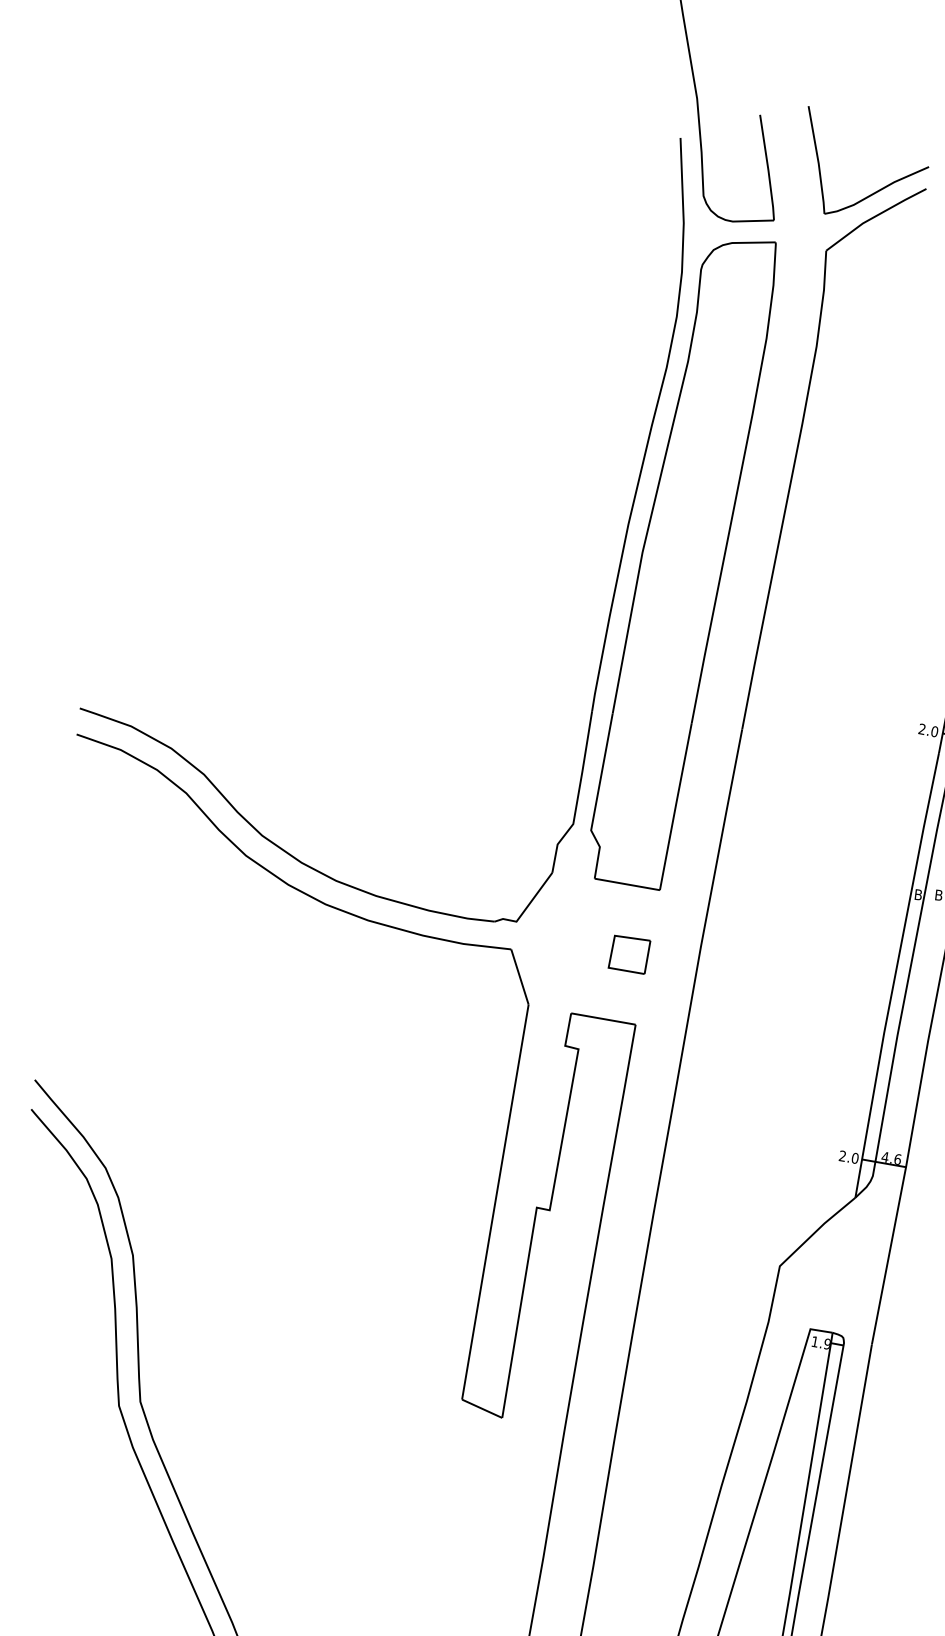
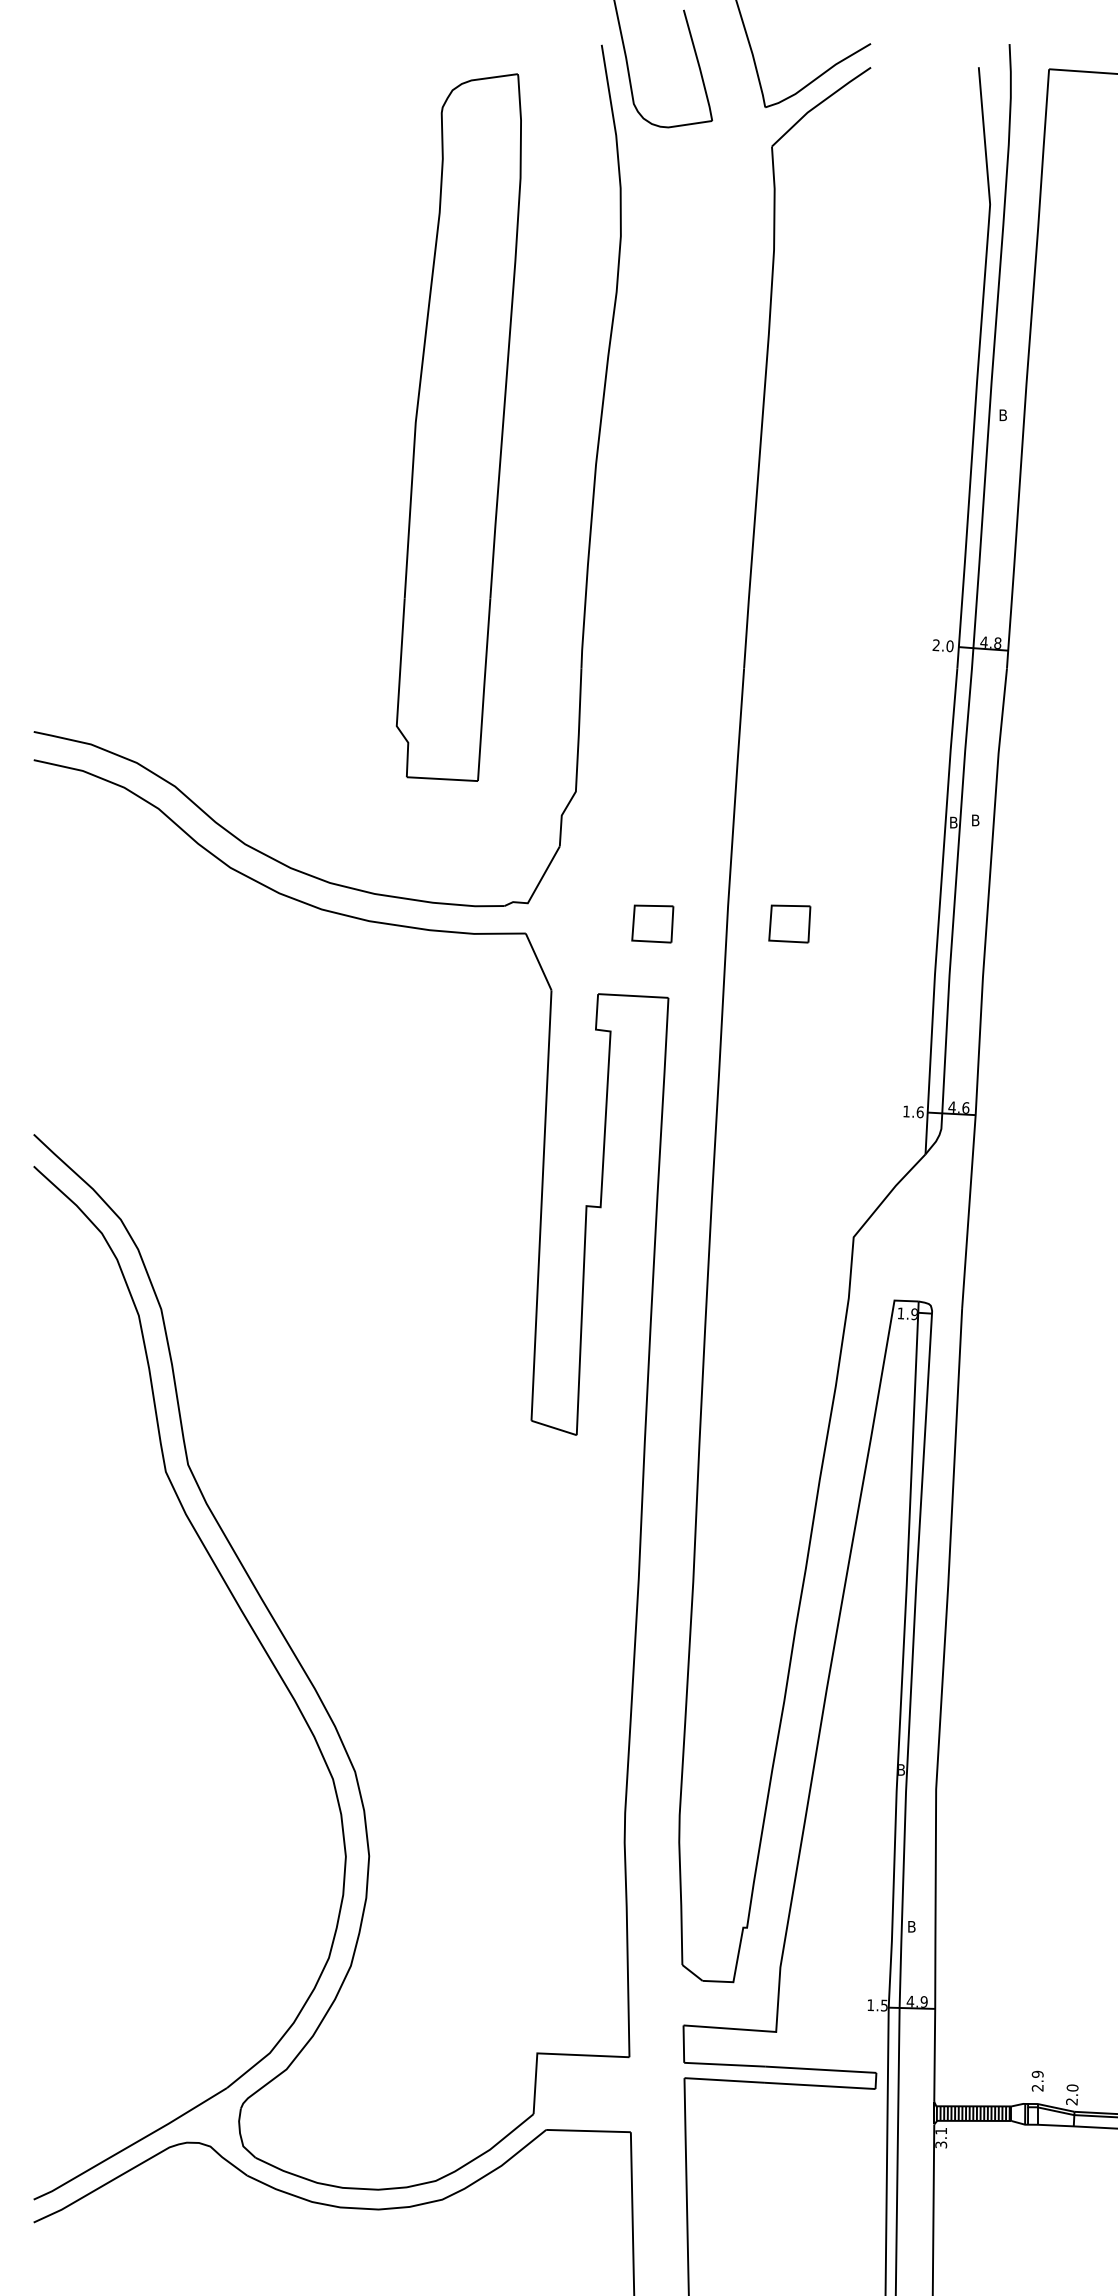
part: (681, 561) -> (458, 427), moved
part: (755, 969) -> (789, 923), added
text: (848, 1156) -> (912, 1111), 2.0 -> 1.6

